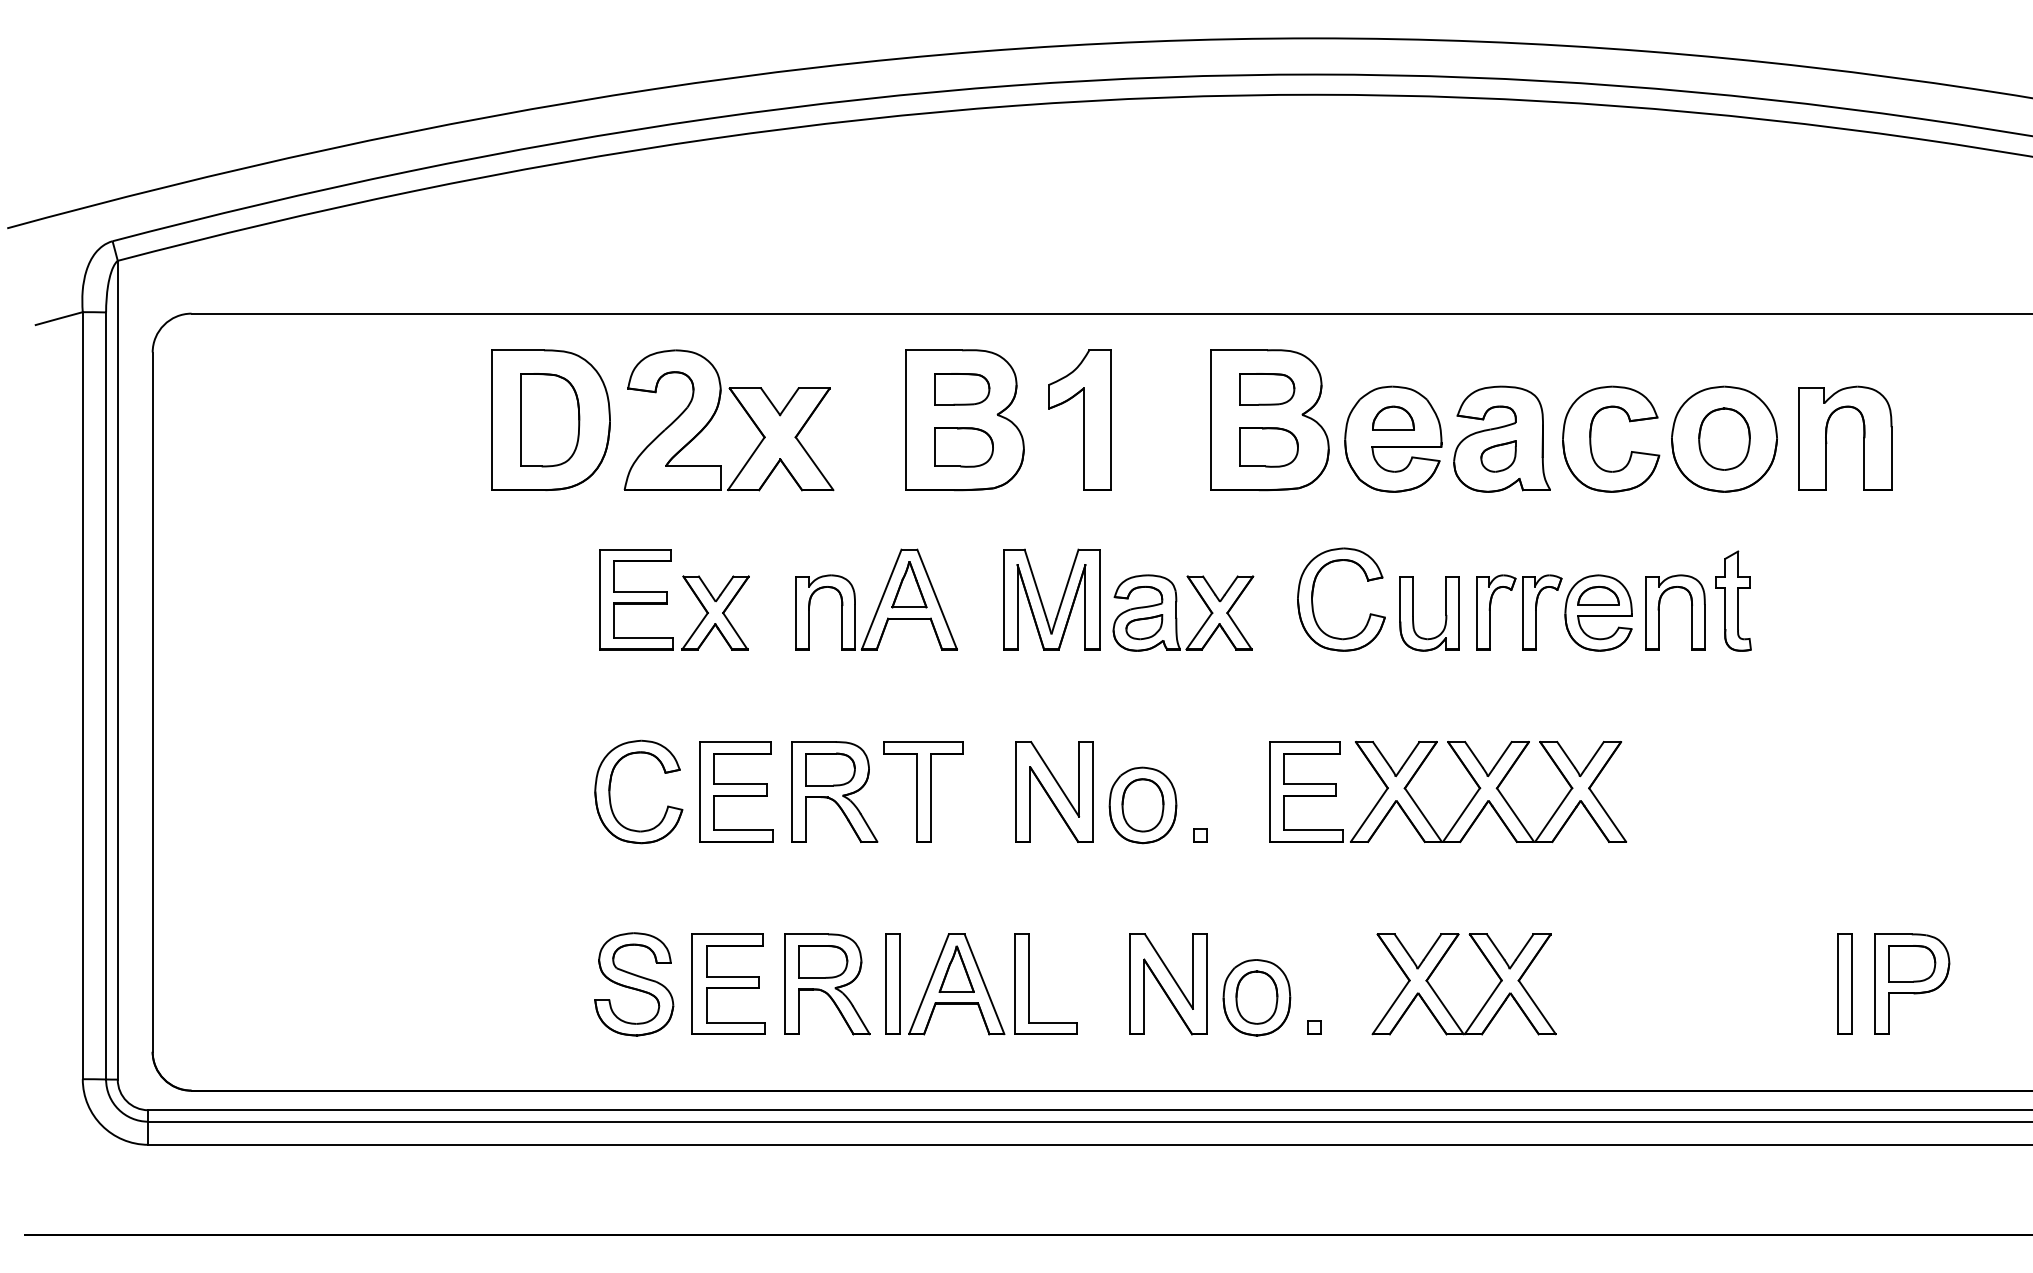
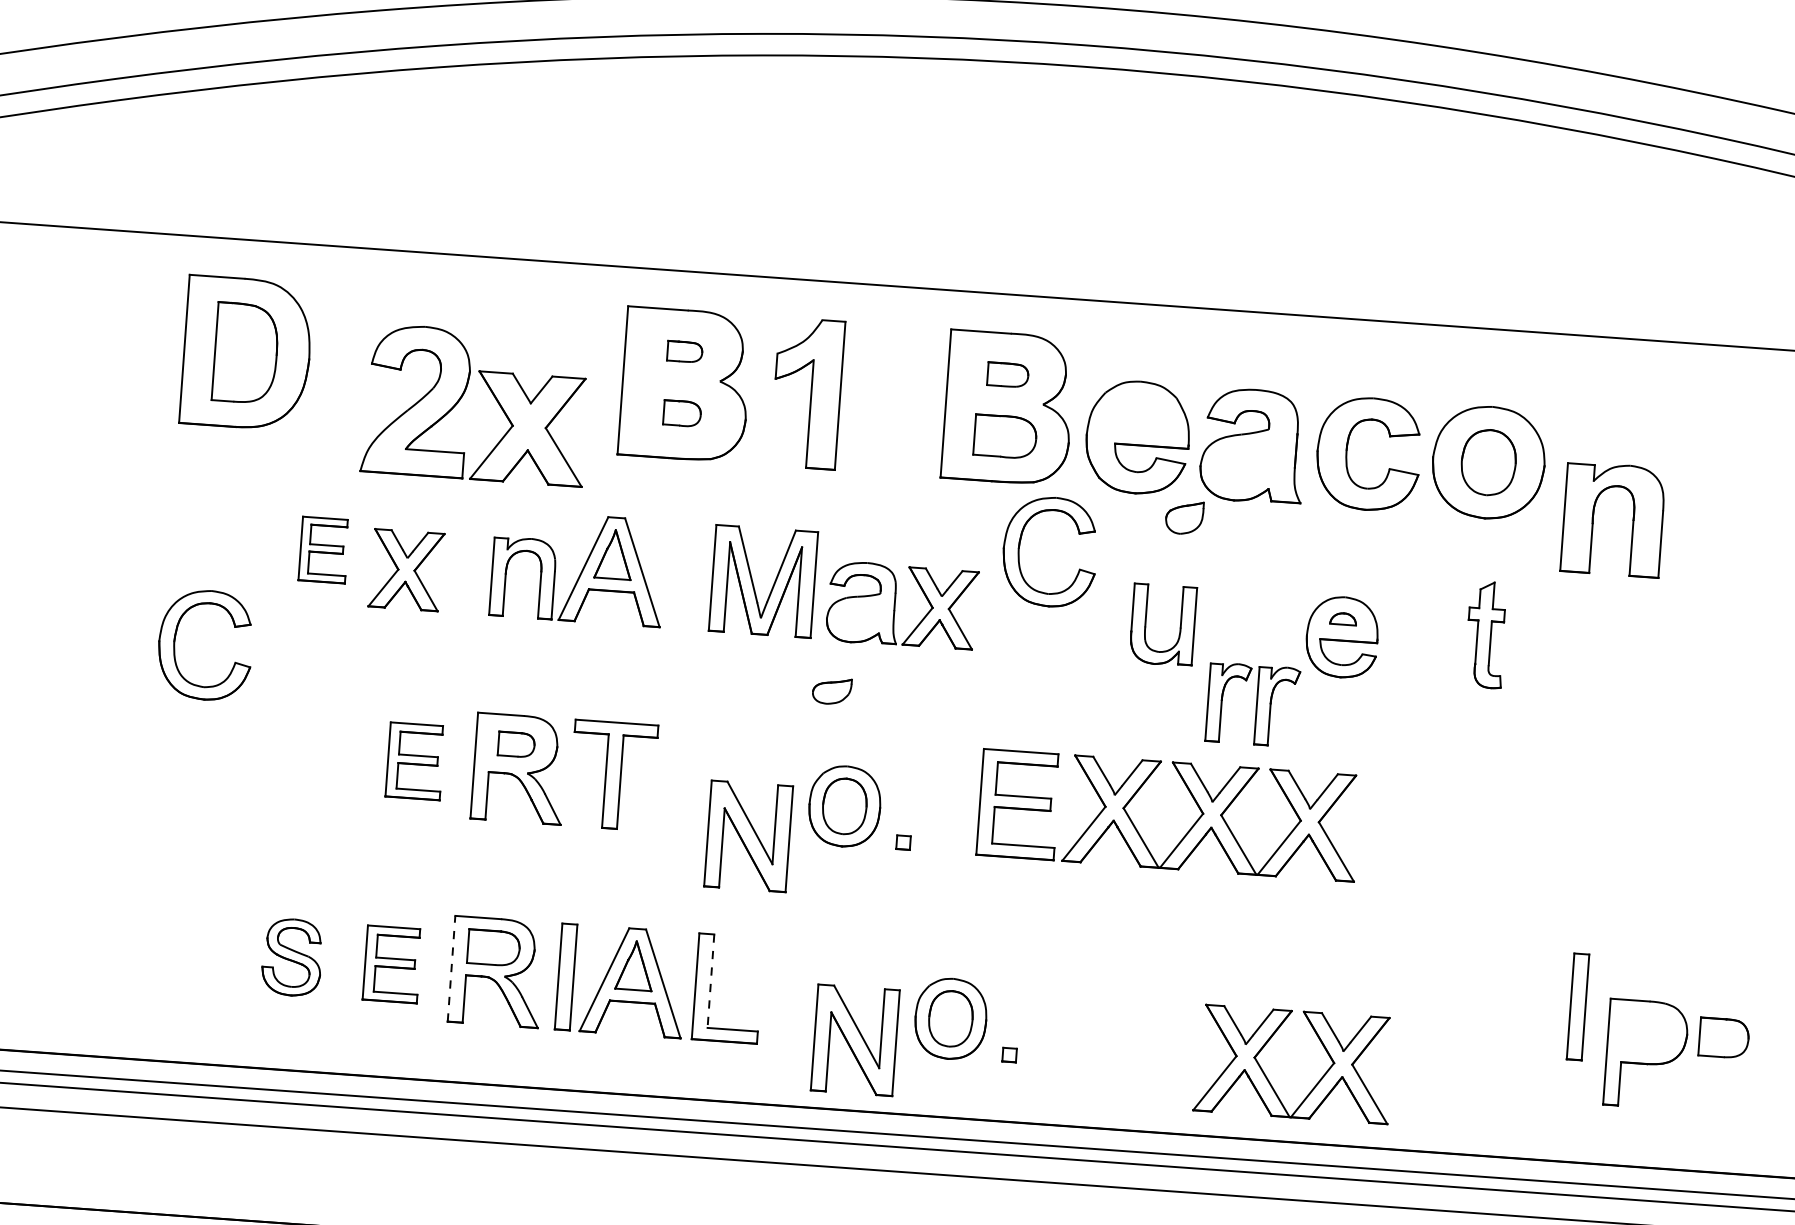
part: (962, 389) -> (685, 352), size x0.6
part: (1267, 389) -> (1008, 375), size x0.7
part: (715, 414) -> (462, 397), moved
part: (1393, 417) -> (1139, 414), removed
part: (1863, 437) -> (1632, 520), moved
part: (963, 447) -> (681, 413), size x0.6
part: (1498, 456) -> (1184, 517), moved
part: (1598, 595) -> (1343, 618), size x0.6
part: (1313, 596) -> (1020, 546), moved
part: (636, 599) -> (323, 549), size x0.6
part: (1519, 612) -> (1253, 704), moved
part: (1659, 612) -> (1406, 641), removed
part: (1144, 627) -> (832, 691), moved
part: (830, 769) -> (516, 744), size x0.7
part: (610, 791) -> (175, 642), moved
part: (736, 791) -> (415, 760), size x0.7
part: (1054, 791) -> (748, 835), moved
part: (1912, 963) -> (1724, 1037), moved
line: (1029, 979) -> (711, 982), solid -> dashed
part: (728, 983) -> (392, 963), size x0.7
part: (1844, 983) -> (1577, 1006), moved
part: (634, 984) -> (292, 957), size x0.7
line: (784, 984) -> (451, 968), solid -> dashed
part: (1168, 984) -> (855, 1040), moved
part: (1440, 998) -> (1267, 1077), moved

